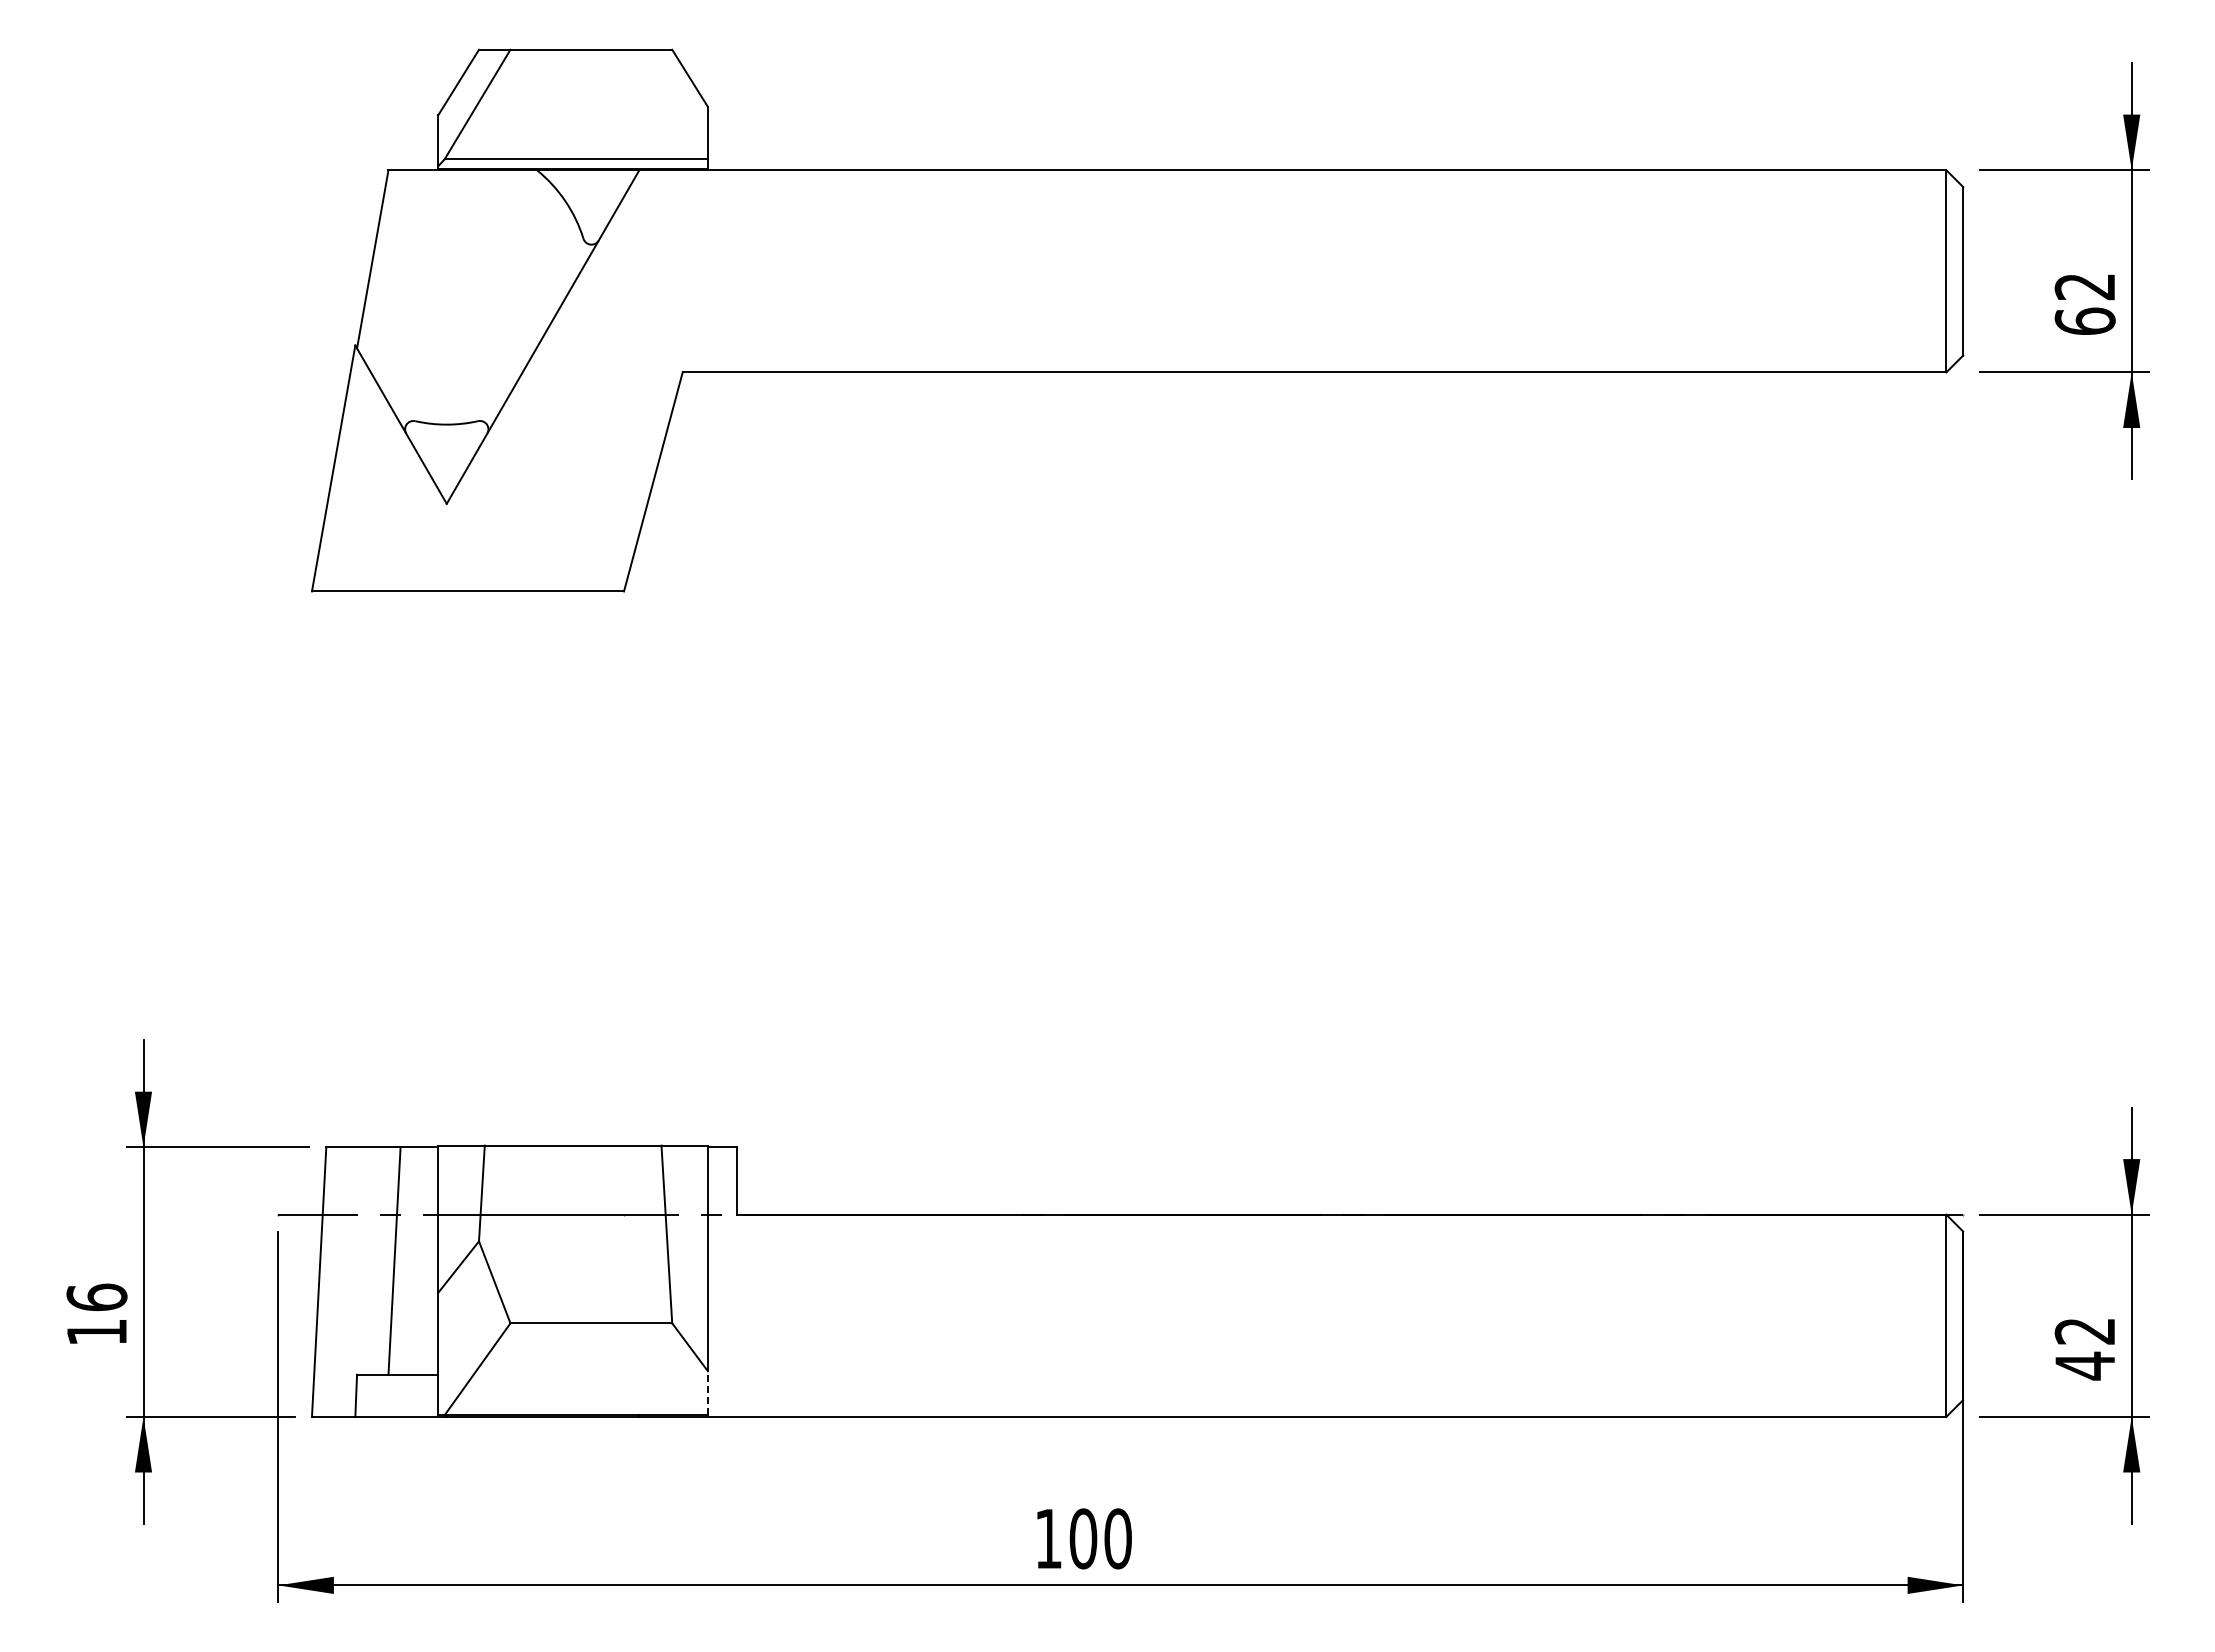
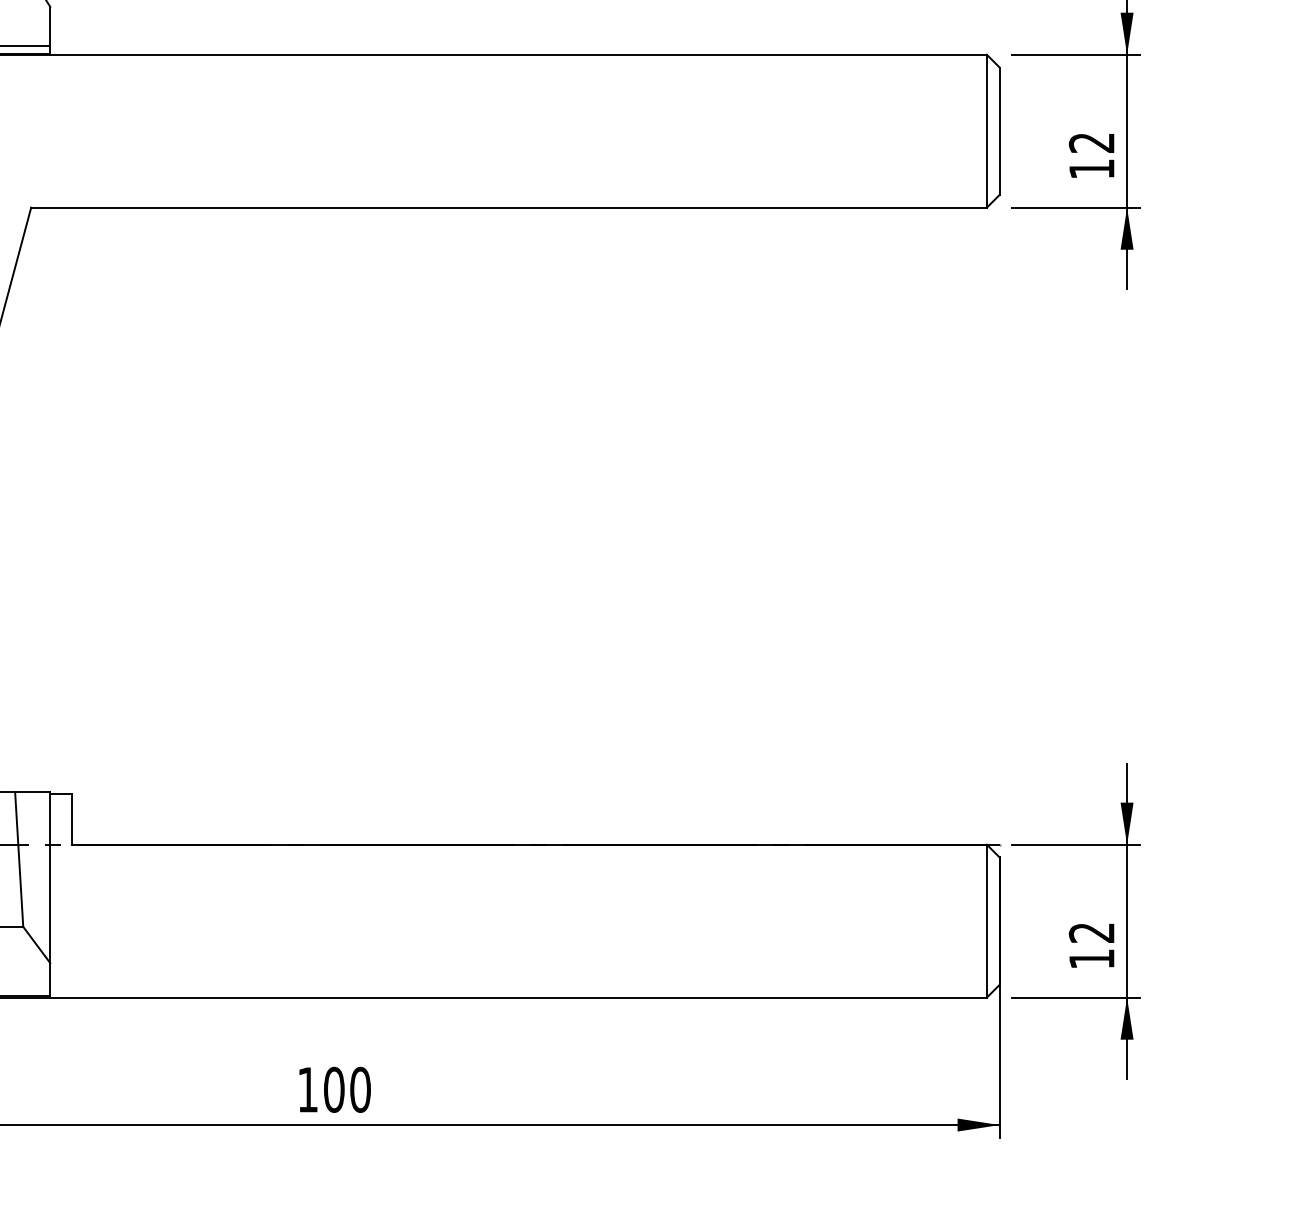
text: (2084, 320) -> (1091, 168), 62 -> 12
text: (2084, 1365) -> (1091, 958), 42 -> 12
line: (707, 1393) -> (49, 979), dashed -> solid

